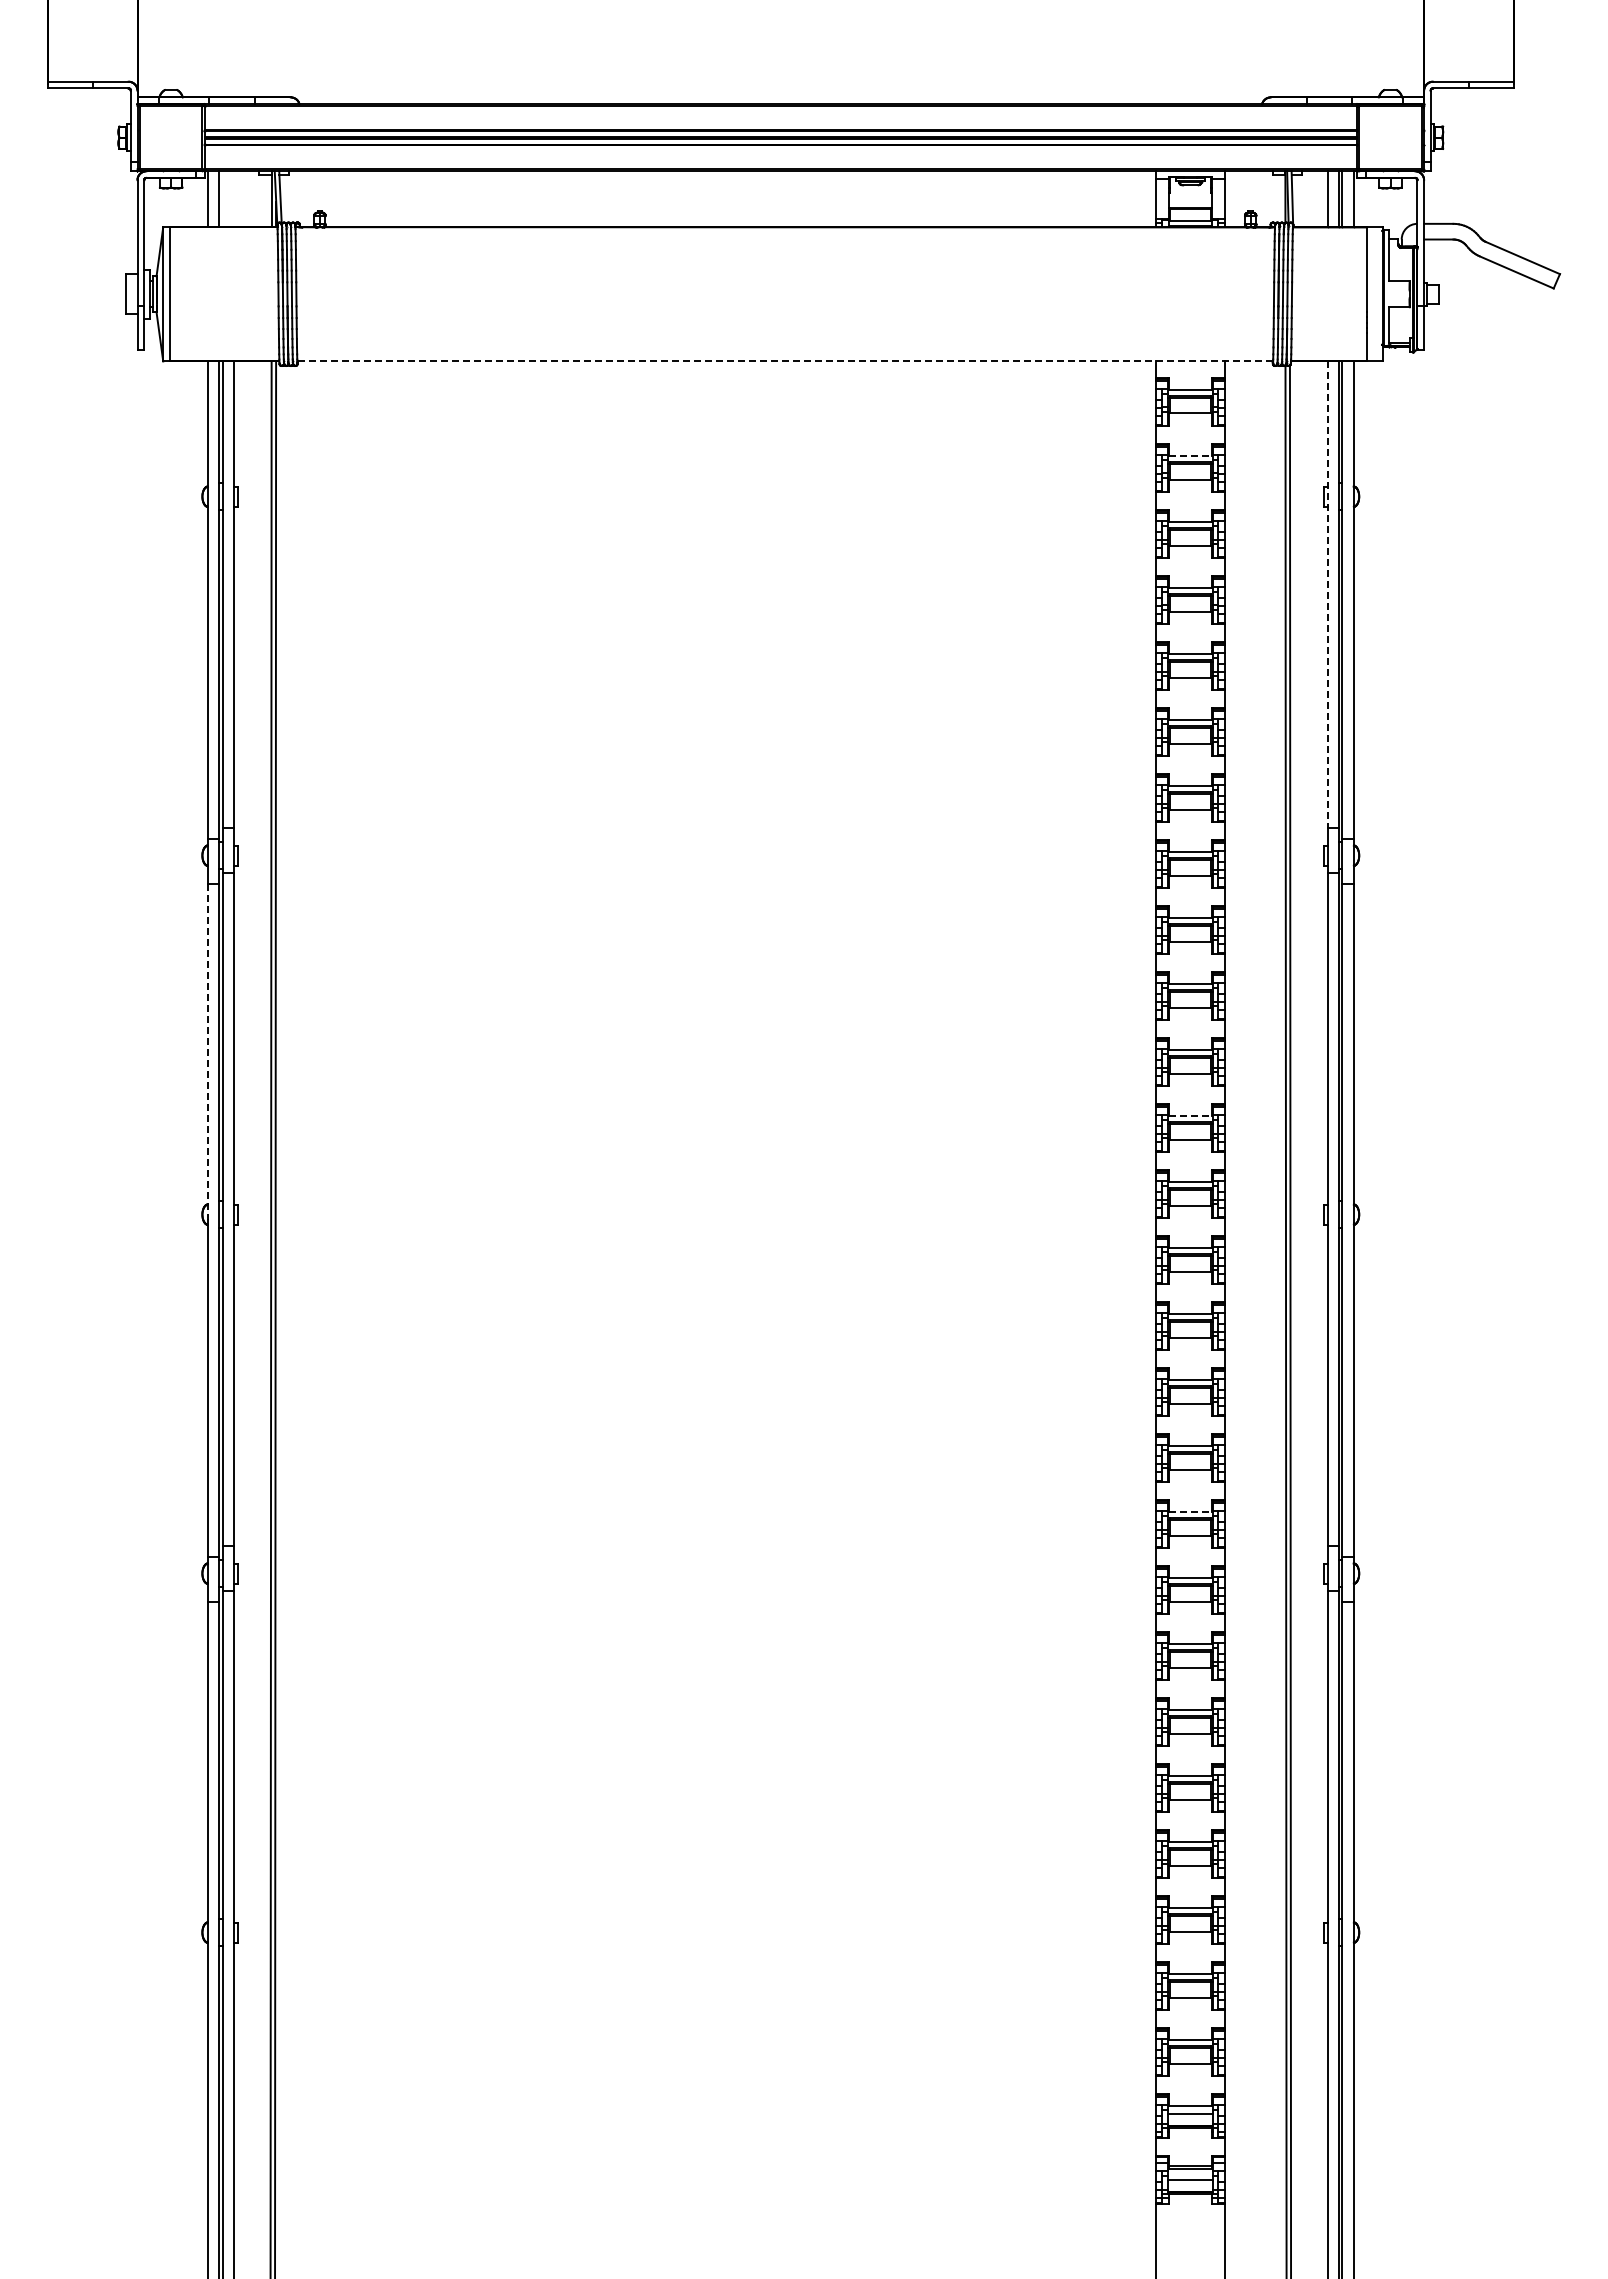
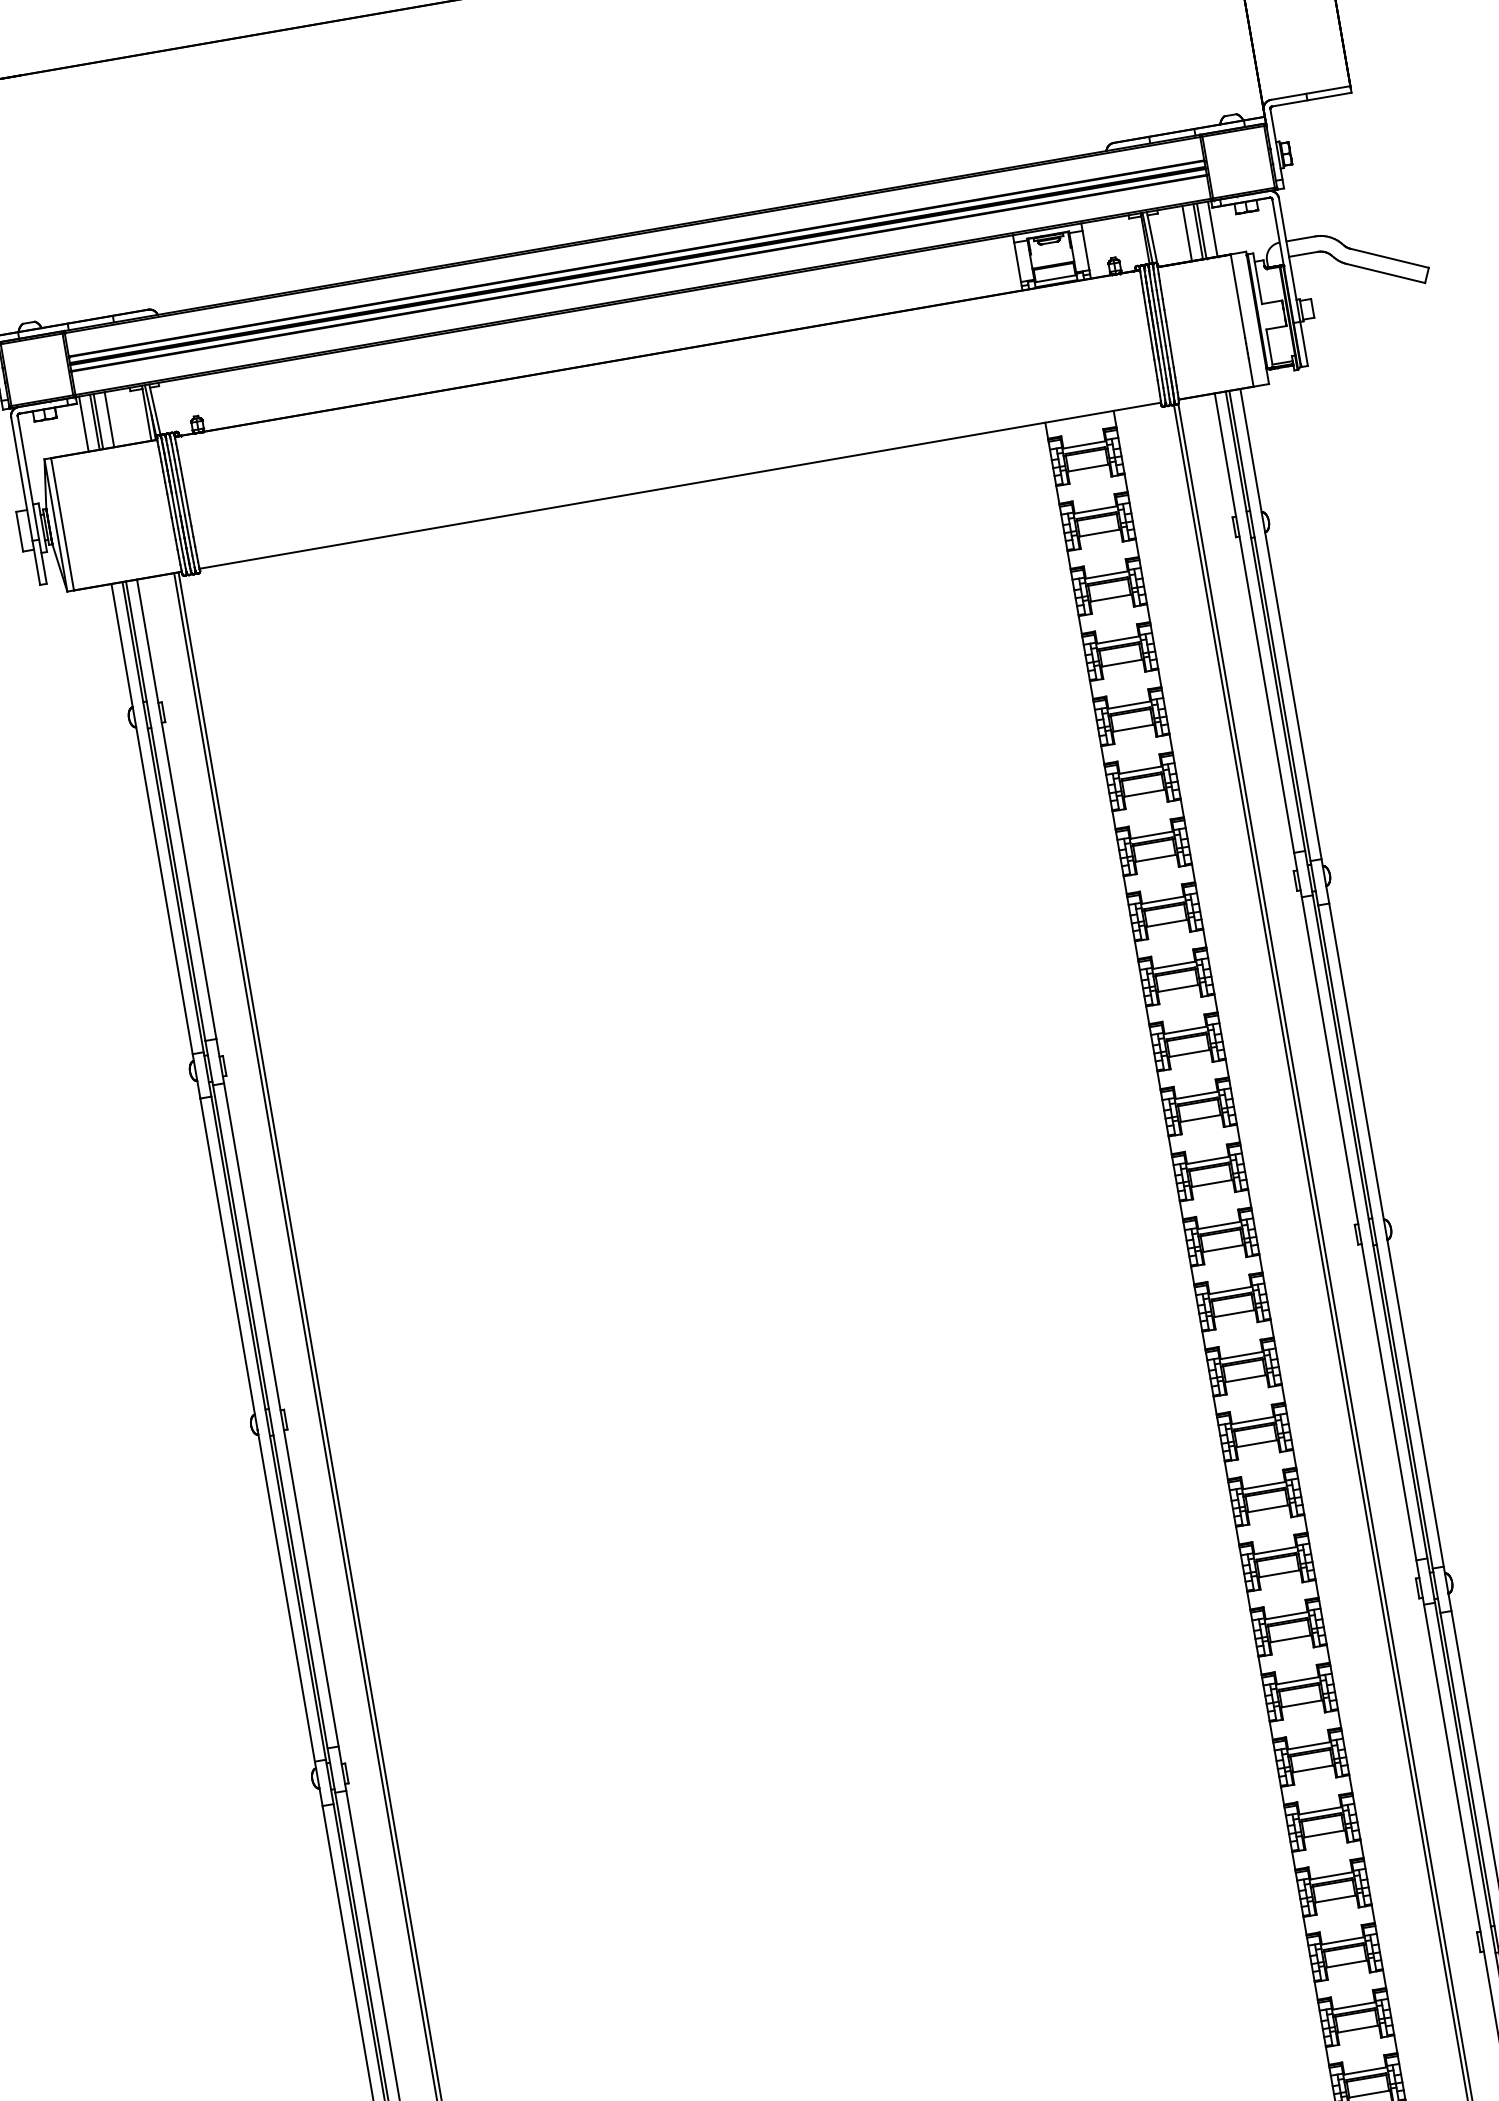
line: (222, 199) -> (98, 421), added
line: (233, 199) -> (109, 420), added
line: (785, 361) -> (680, 485), dashed -> solid
line: (1190, 456) -> (1095, 510), dashed -> solid
line: (1327, 595) -> (1254, 624), dashed -> solid
line: (208, 1052) -> (229, 1264), dashed -> solid
line: (1190, 1116) -> (1208, 1160), dashed -> solid
line: (1190, 1512) -> (1275, 1551), dashed -> solid

